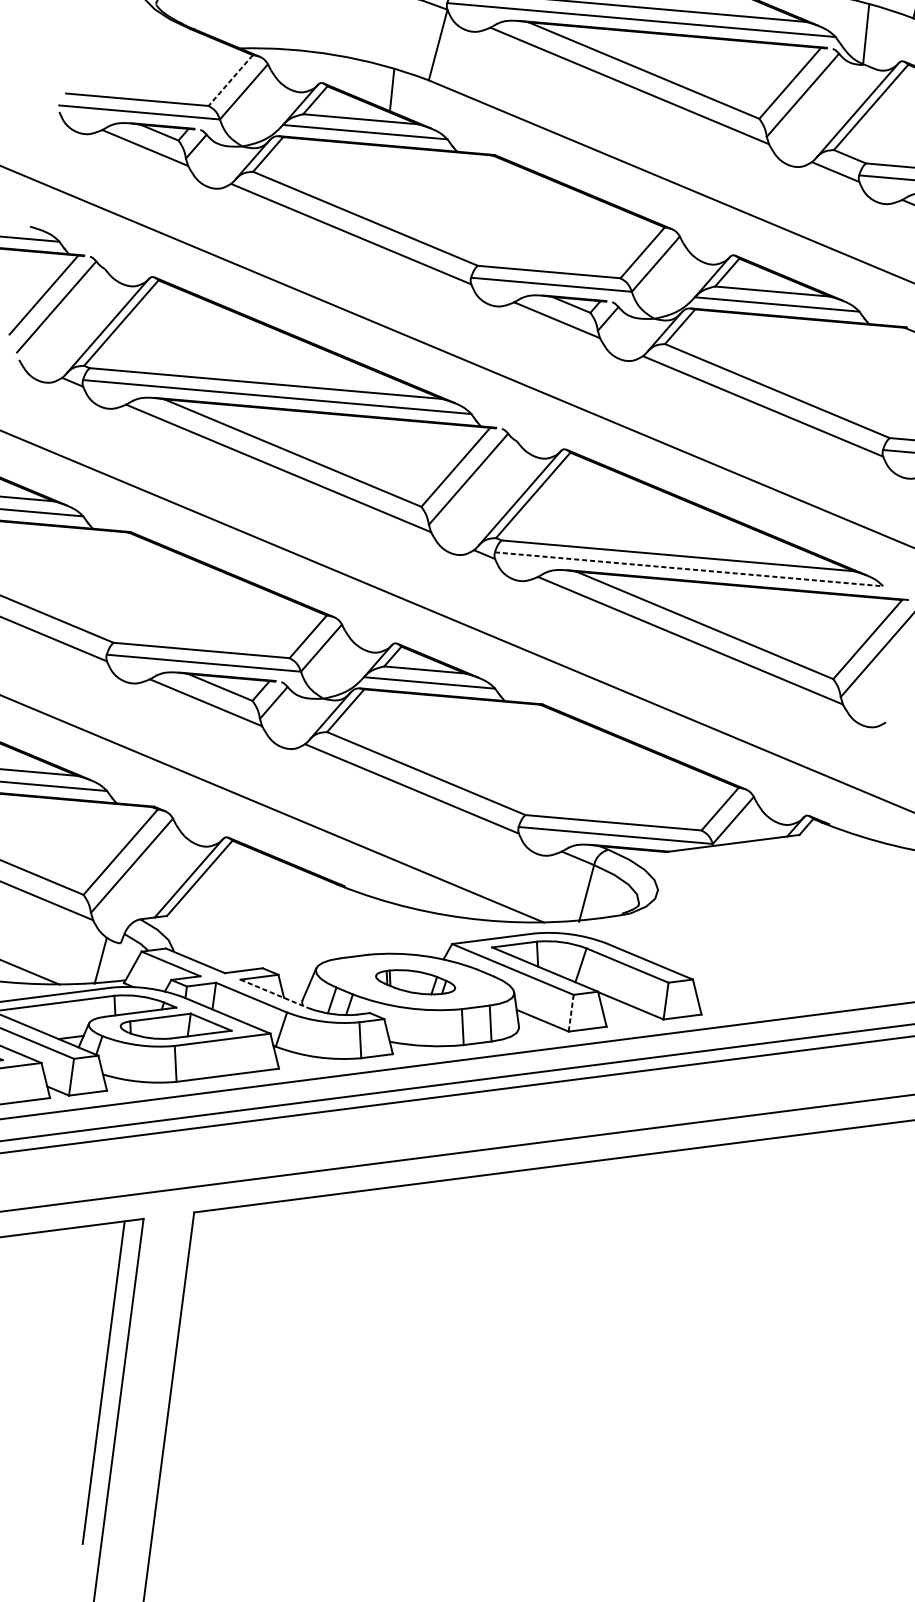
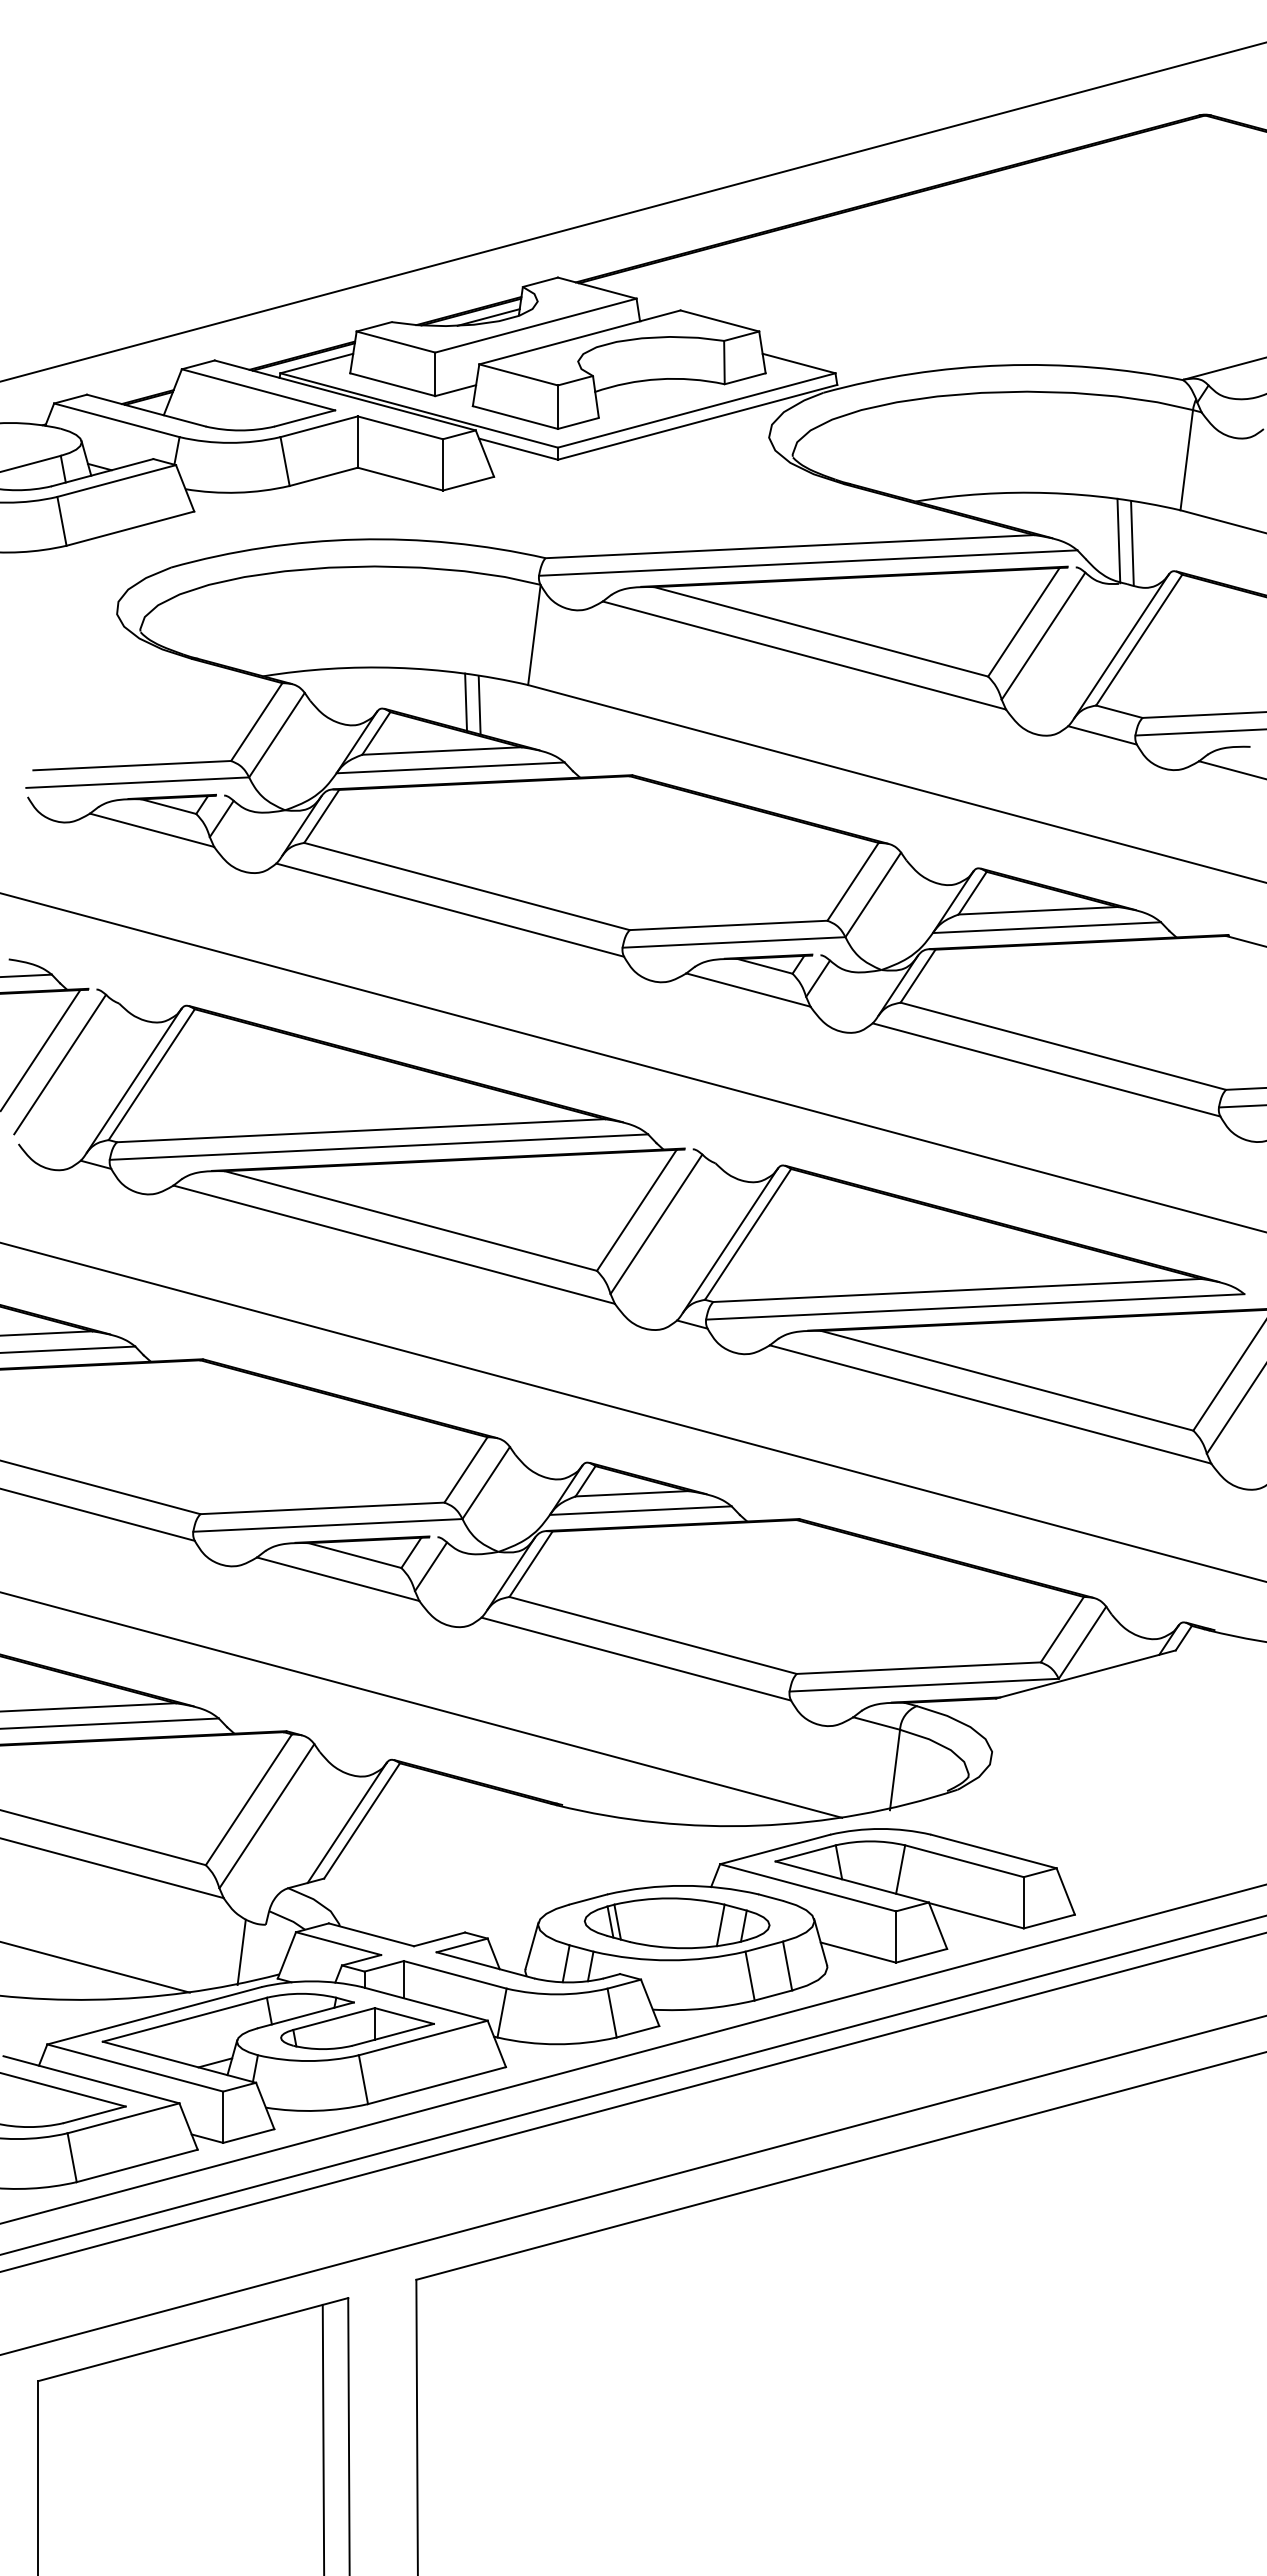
line: (875, 37) -> (1132, 543), added
line: (230, 80) -> (256, 722), dashed -> solid
line: (383, 86) -> (466, 701), added
line: (689, 569) -> (975, 1306), dashed -> solid
part: (415, 982) -> (676, 1923), size x1.67
line: (274, 993) -> (485, 1965), dashed -> solid
line: (571, 1013) -> (896, 1937), dashed -> solid

